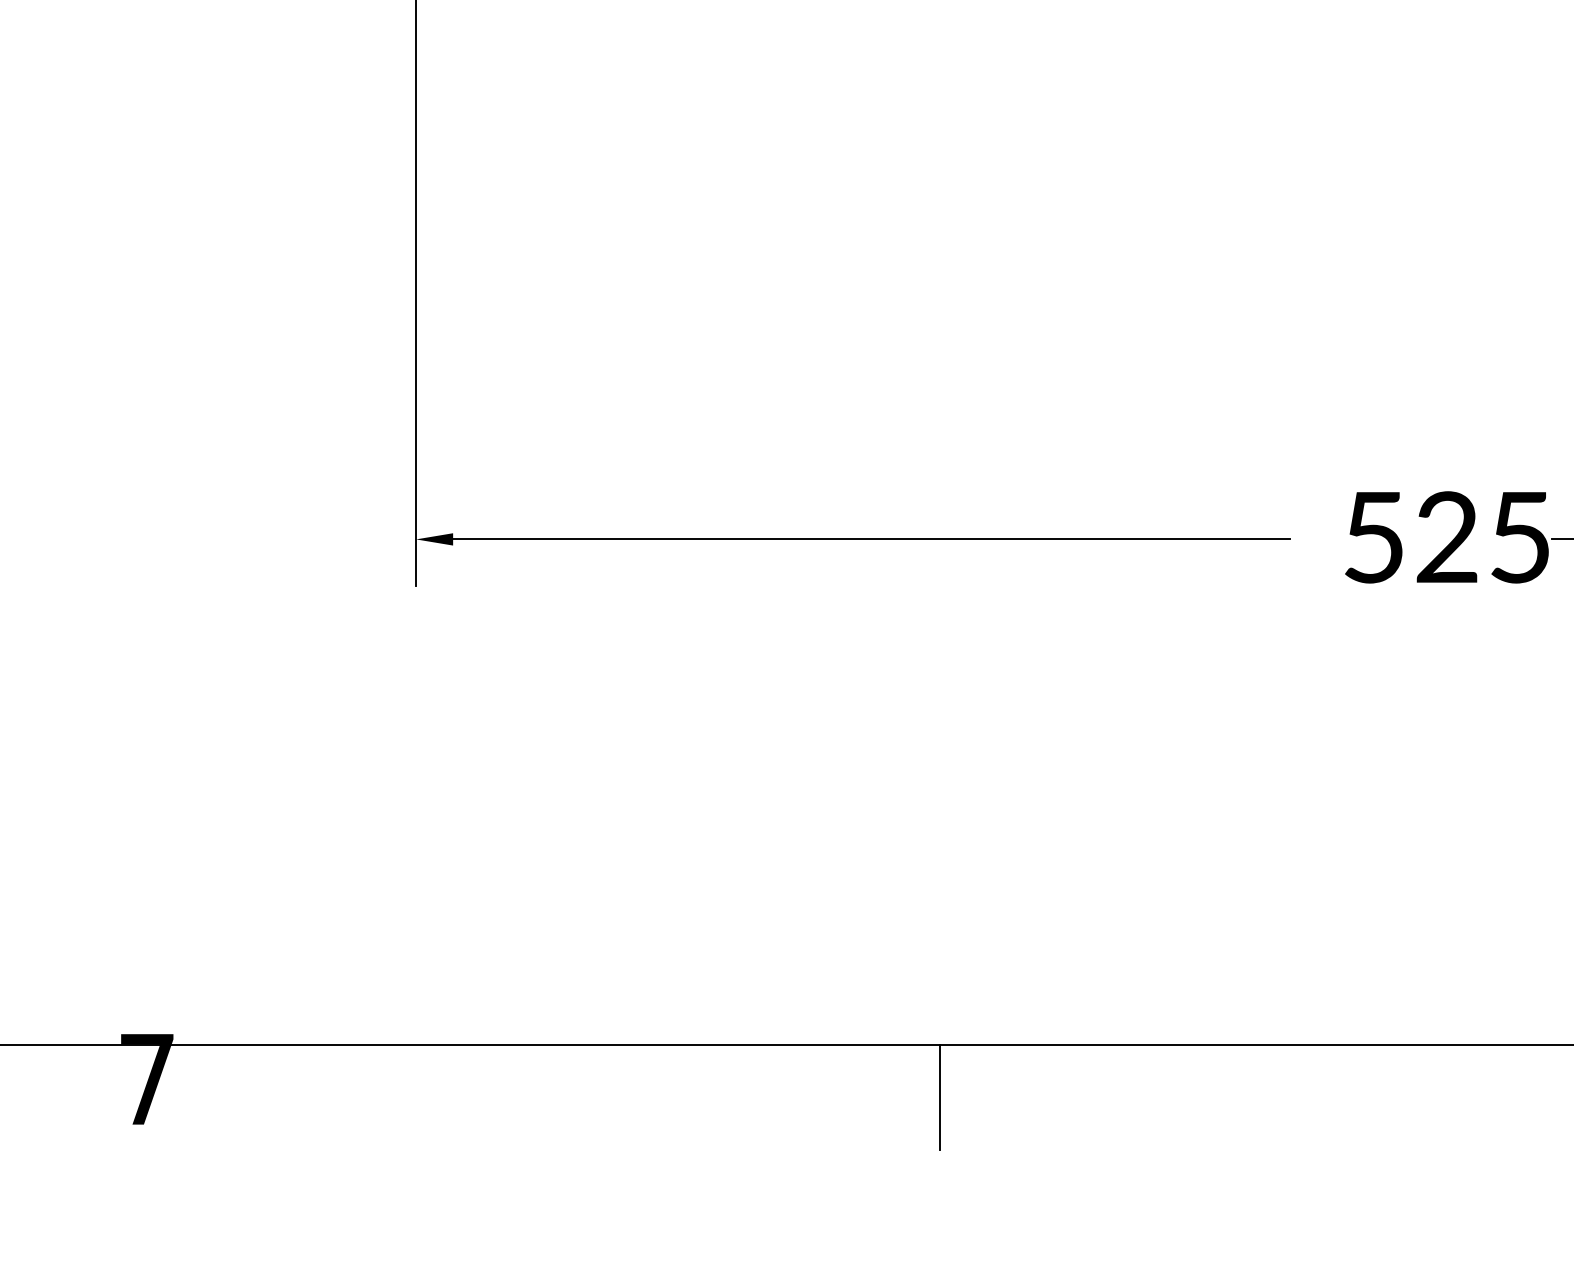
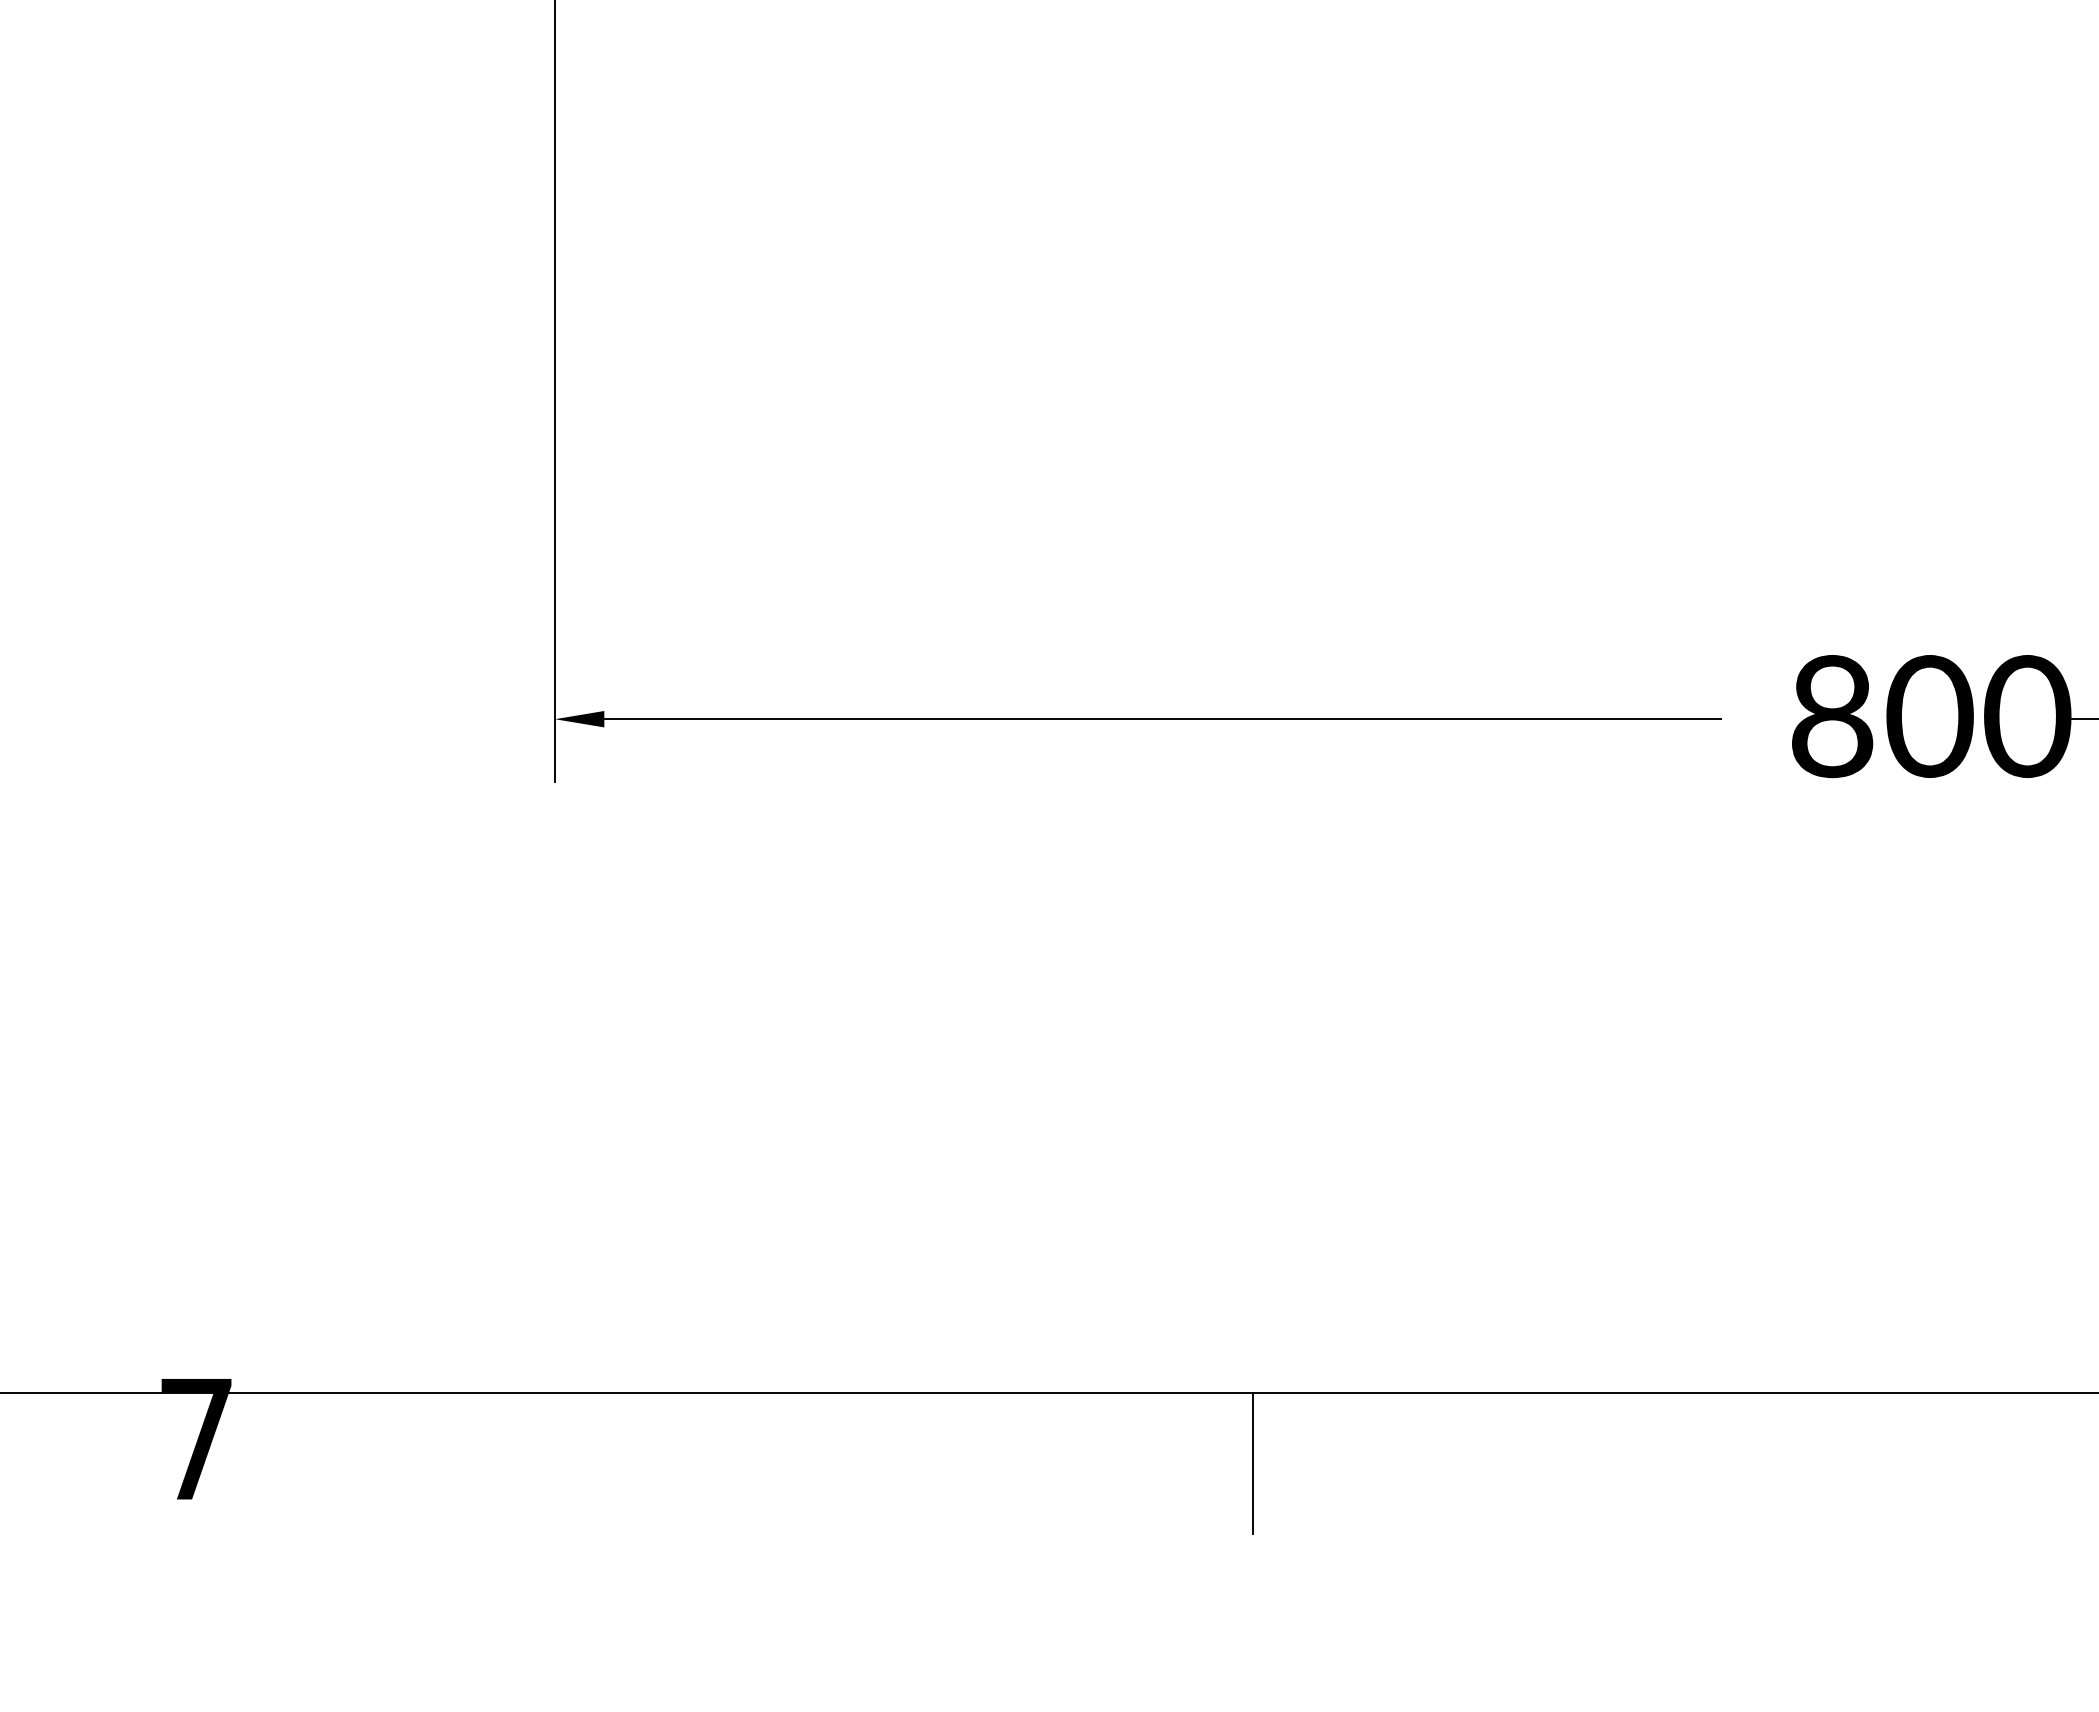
text: (1448, 537) -> (1931, 716), 525 -> 800

